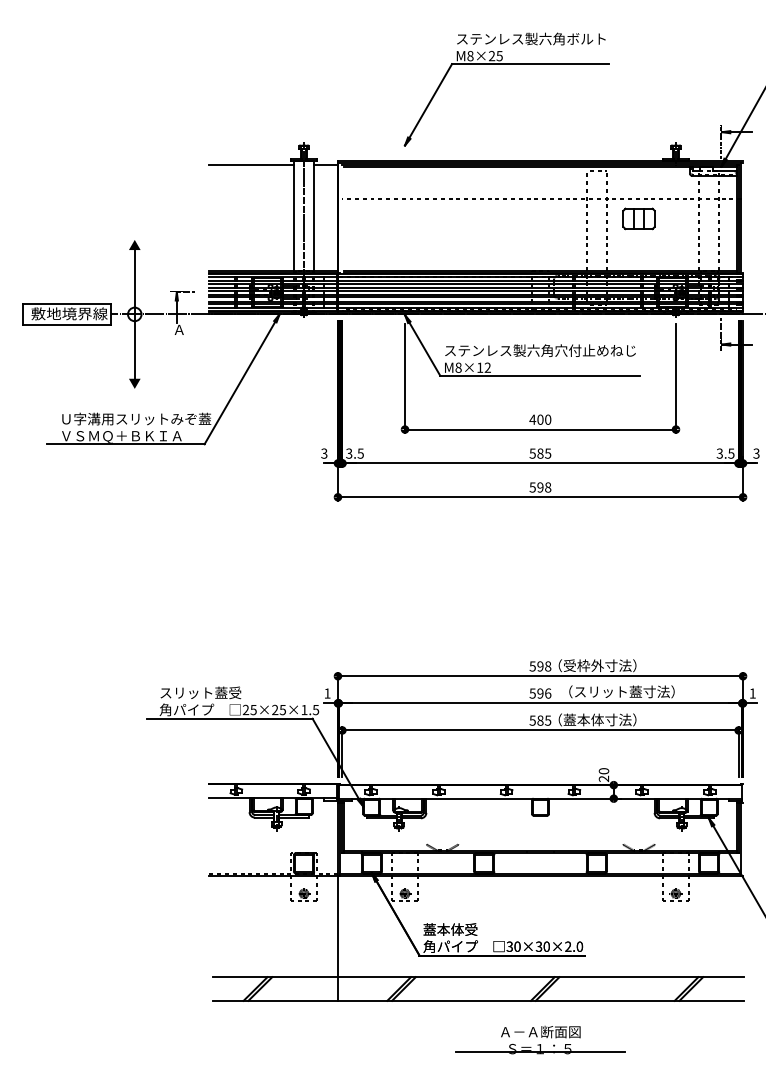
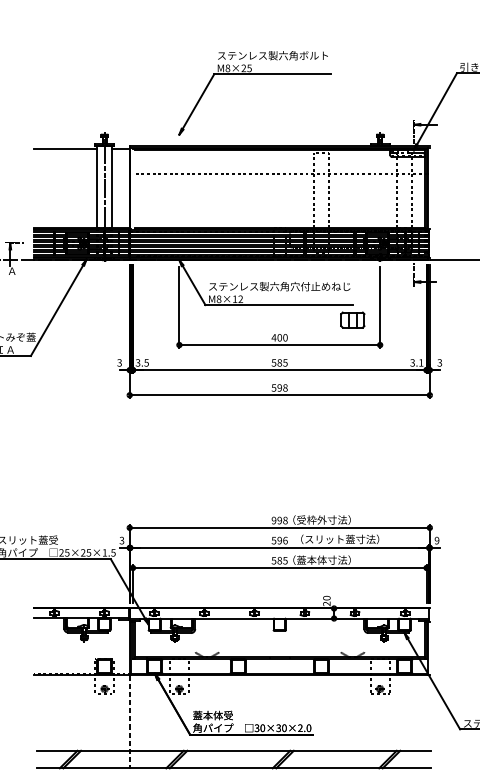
part: (638, 218) -> (352, 319), moved
text: (731, 453) -> (421, 362), 3.5 -> 3.1
text: (532, 666) -> (273, 520), 598 -> 998
text: (327, 693) -> (121, 540), 1 -> 3
text: (752, 693) -> (436, 540), 1 -> 9
line: (337, 938) -> (129, 722), solid -> dashed

